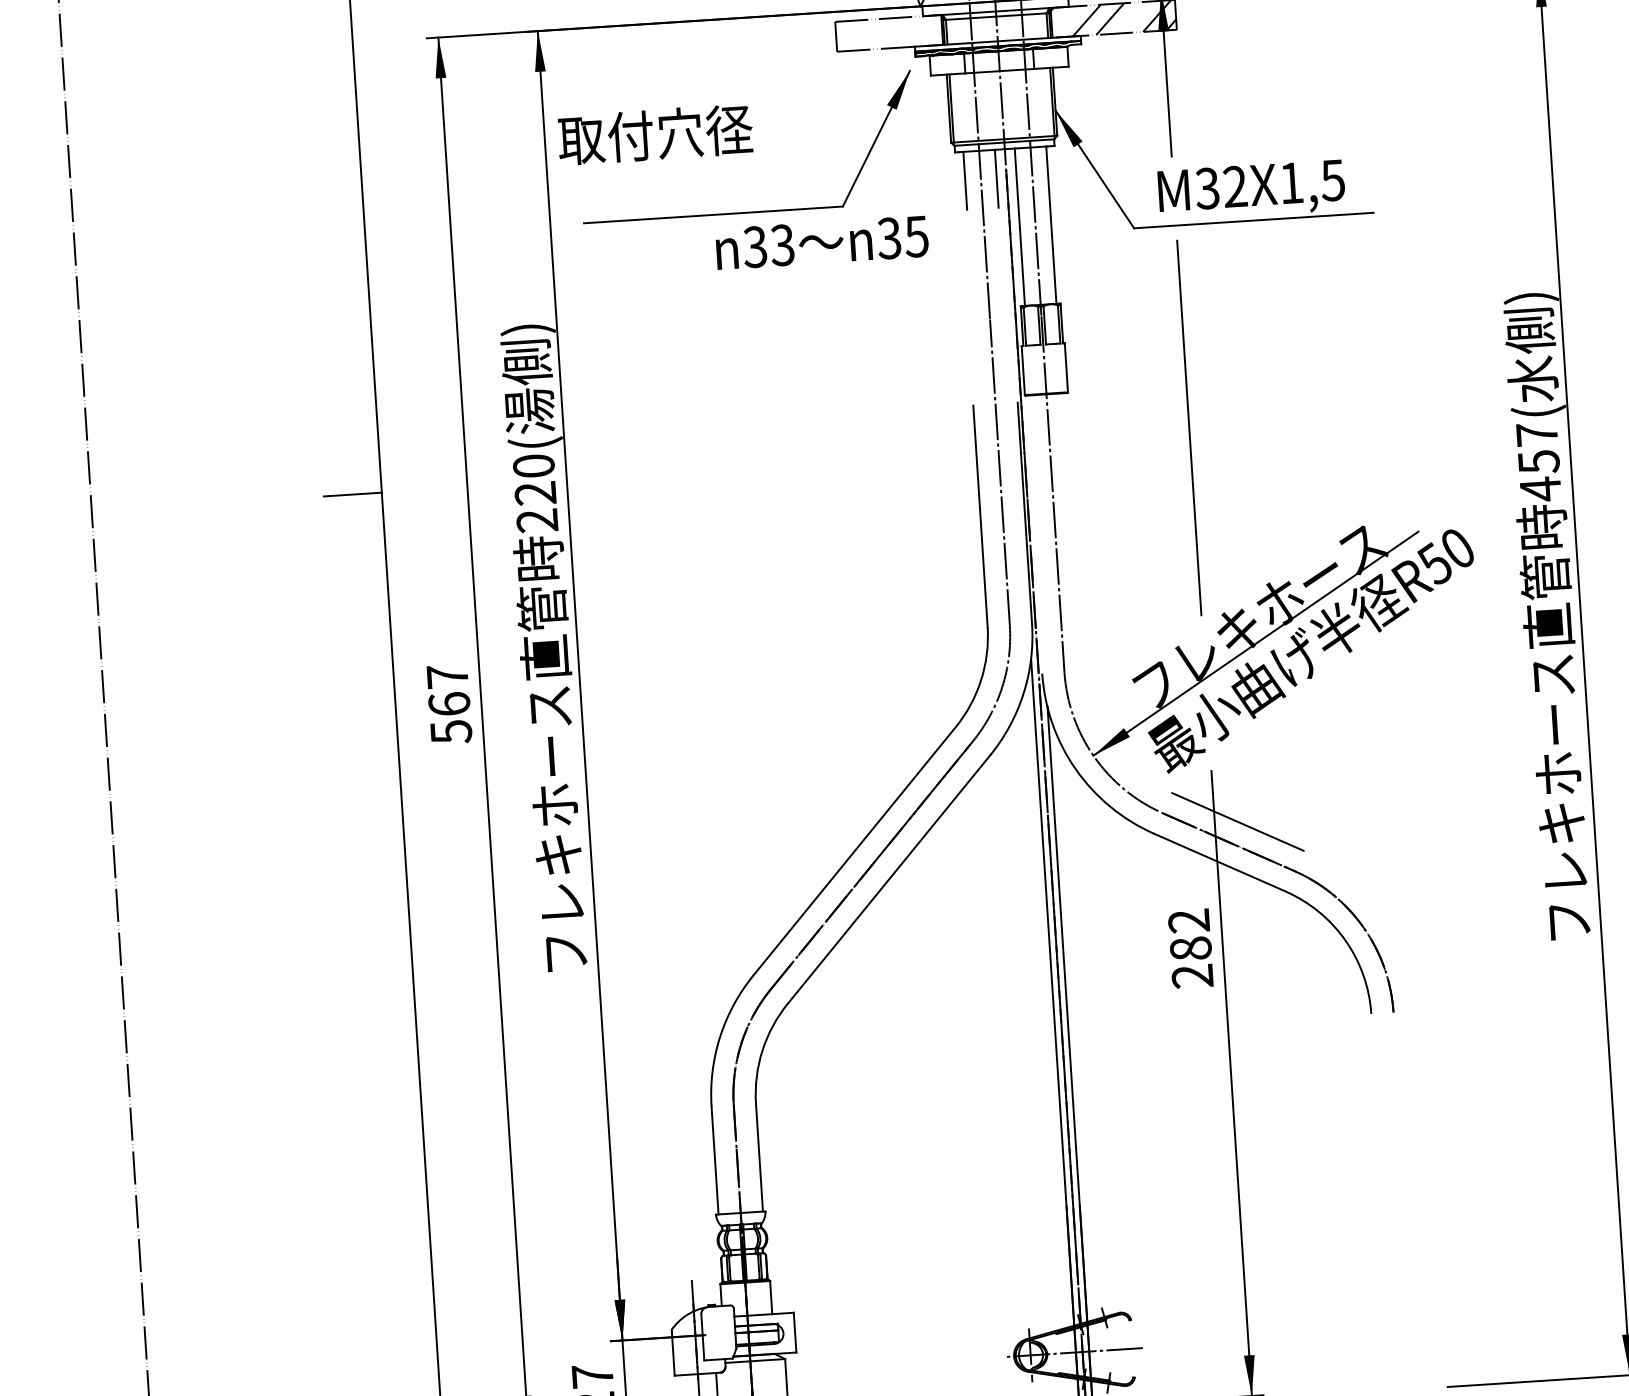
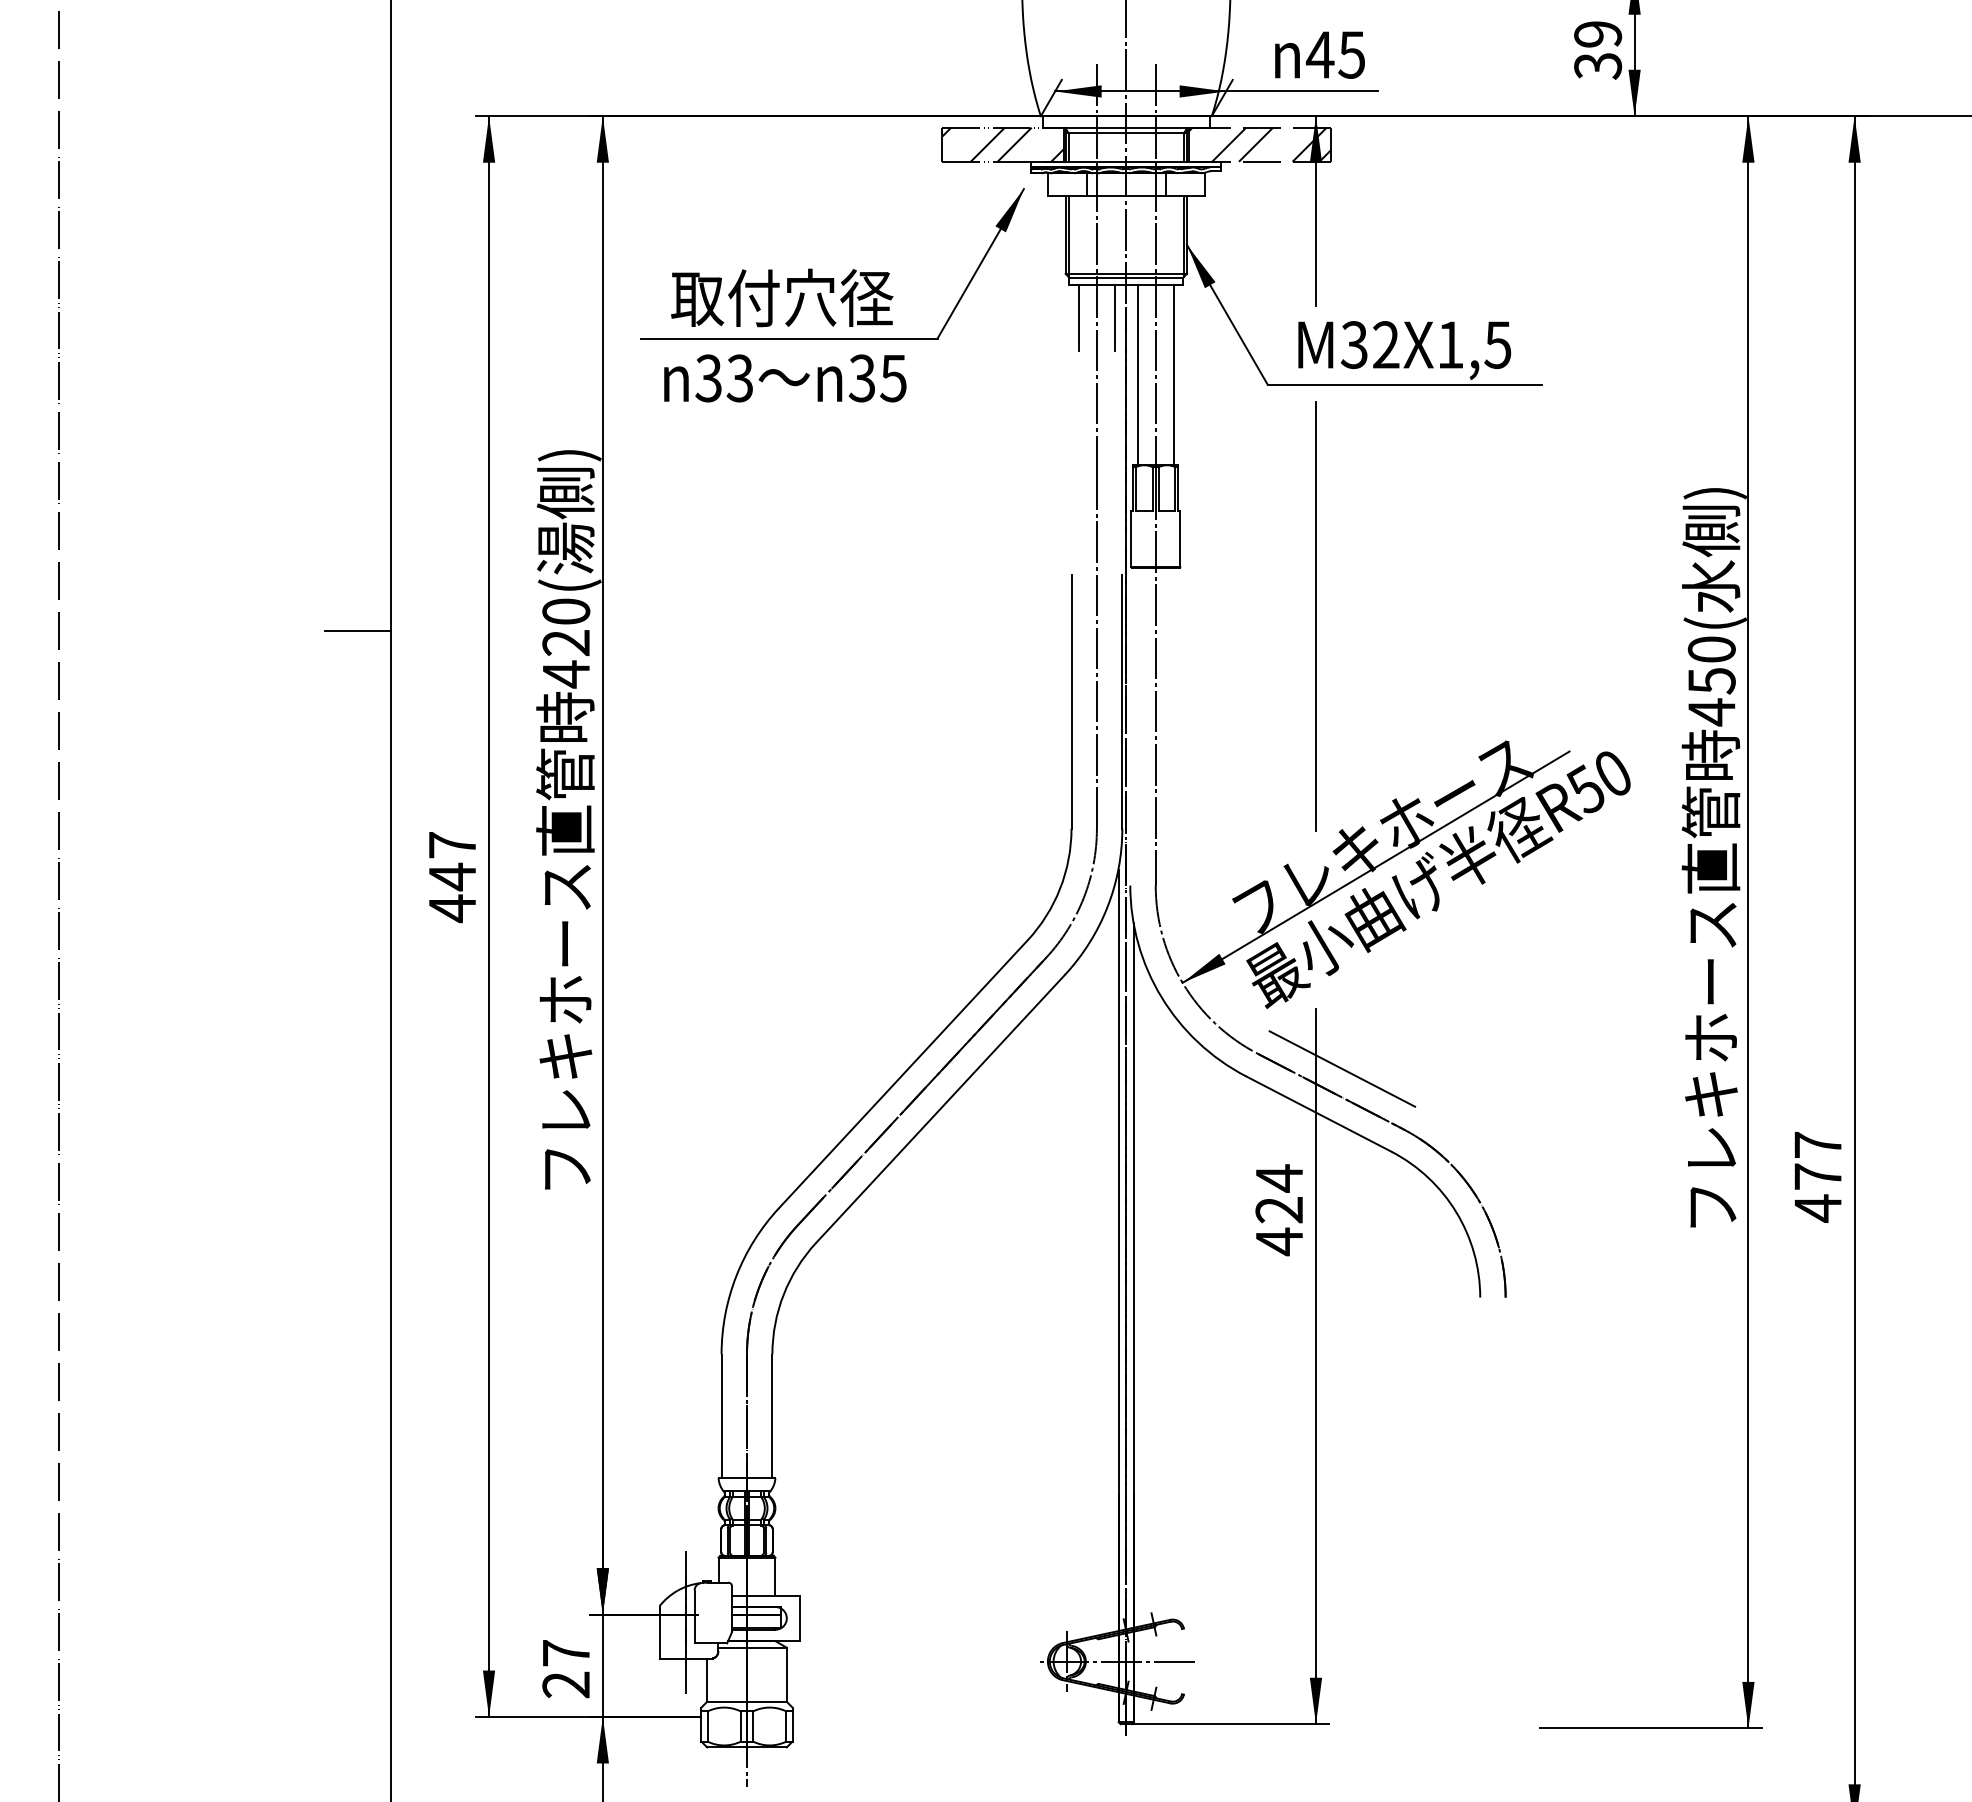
hatch: (888, 33) -> (1002, 144), added
text: (655, 134) -> (782, 297), moved
text: (822, 242) -> (785, 378), moved
text: (1536, 434) -> (1711, 649), 457( -> 450(
text: (536, 521) -> (565, 674), 220( -> 420(
text: (450, 717) -> (452, 892), 567 -> 447
text: (1190, 949) -> (1279, 1210), 282 -> 424

